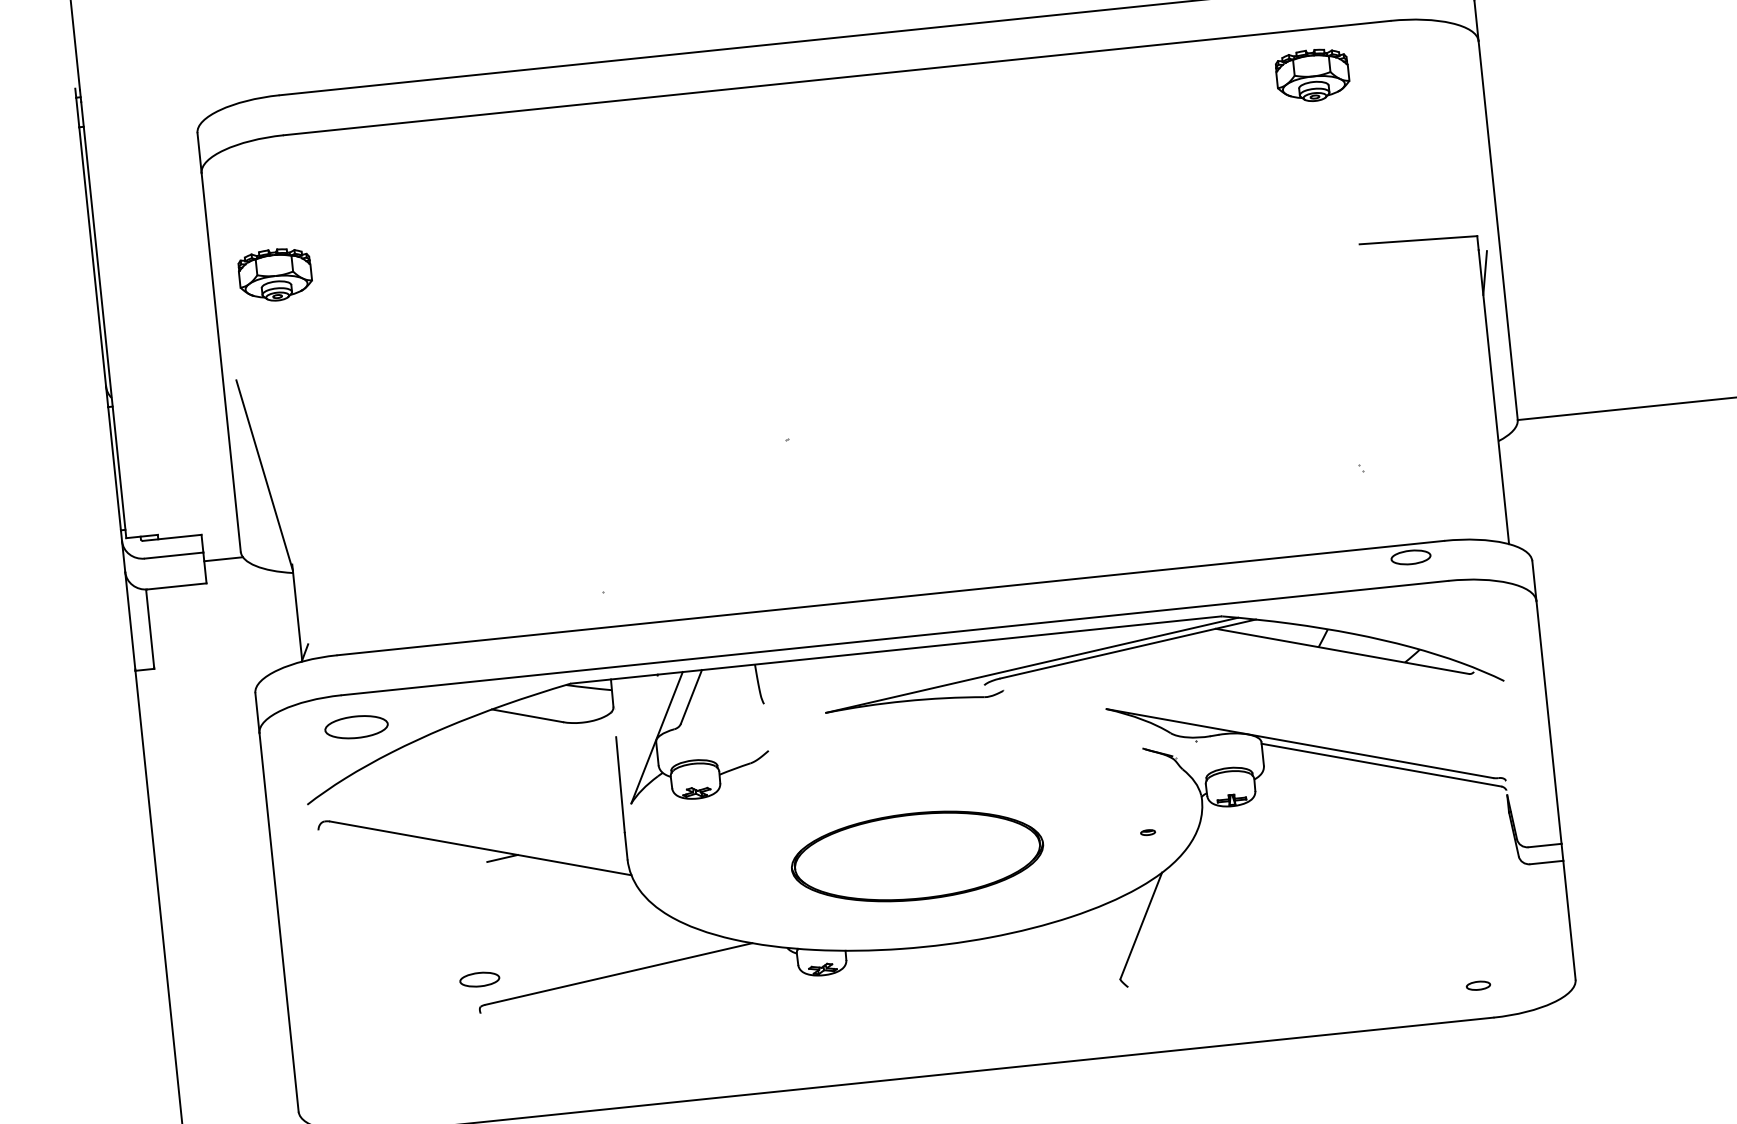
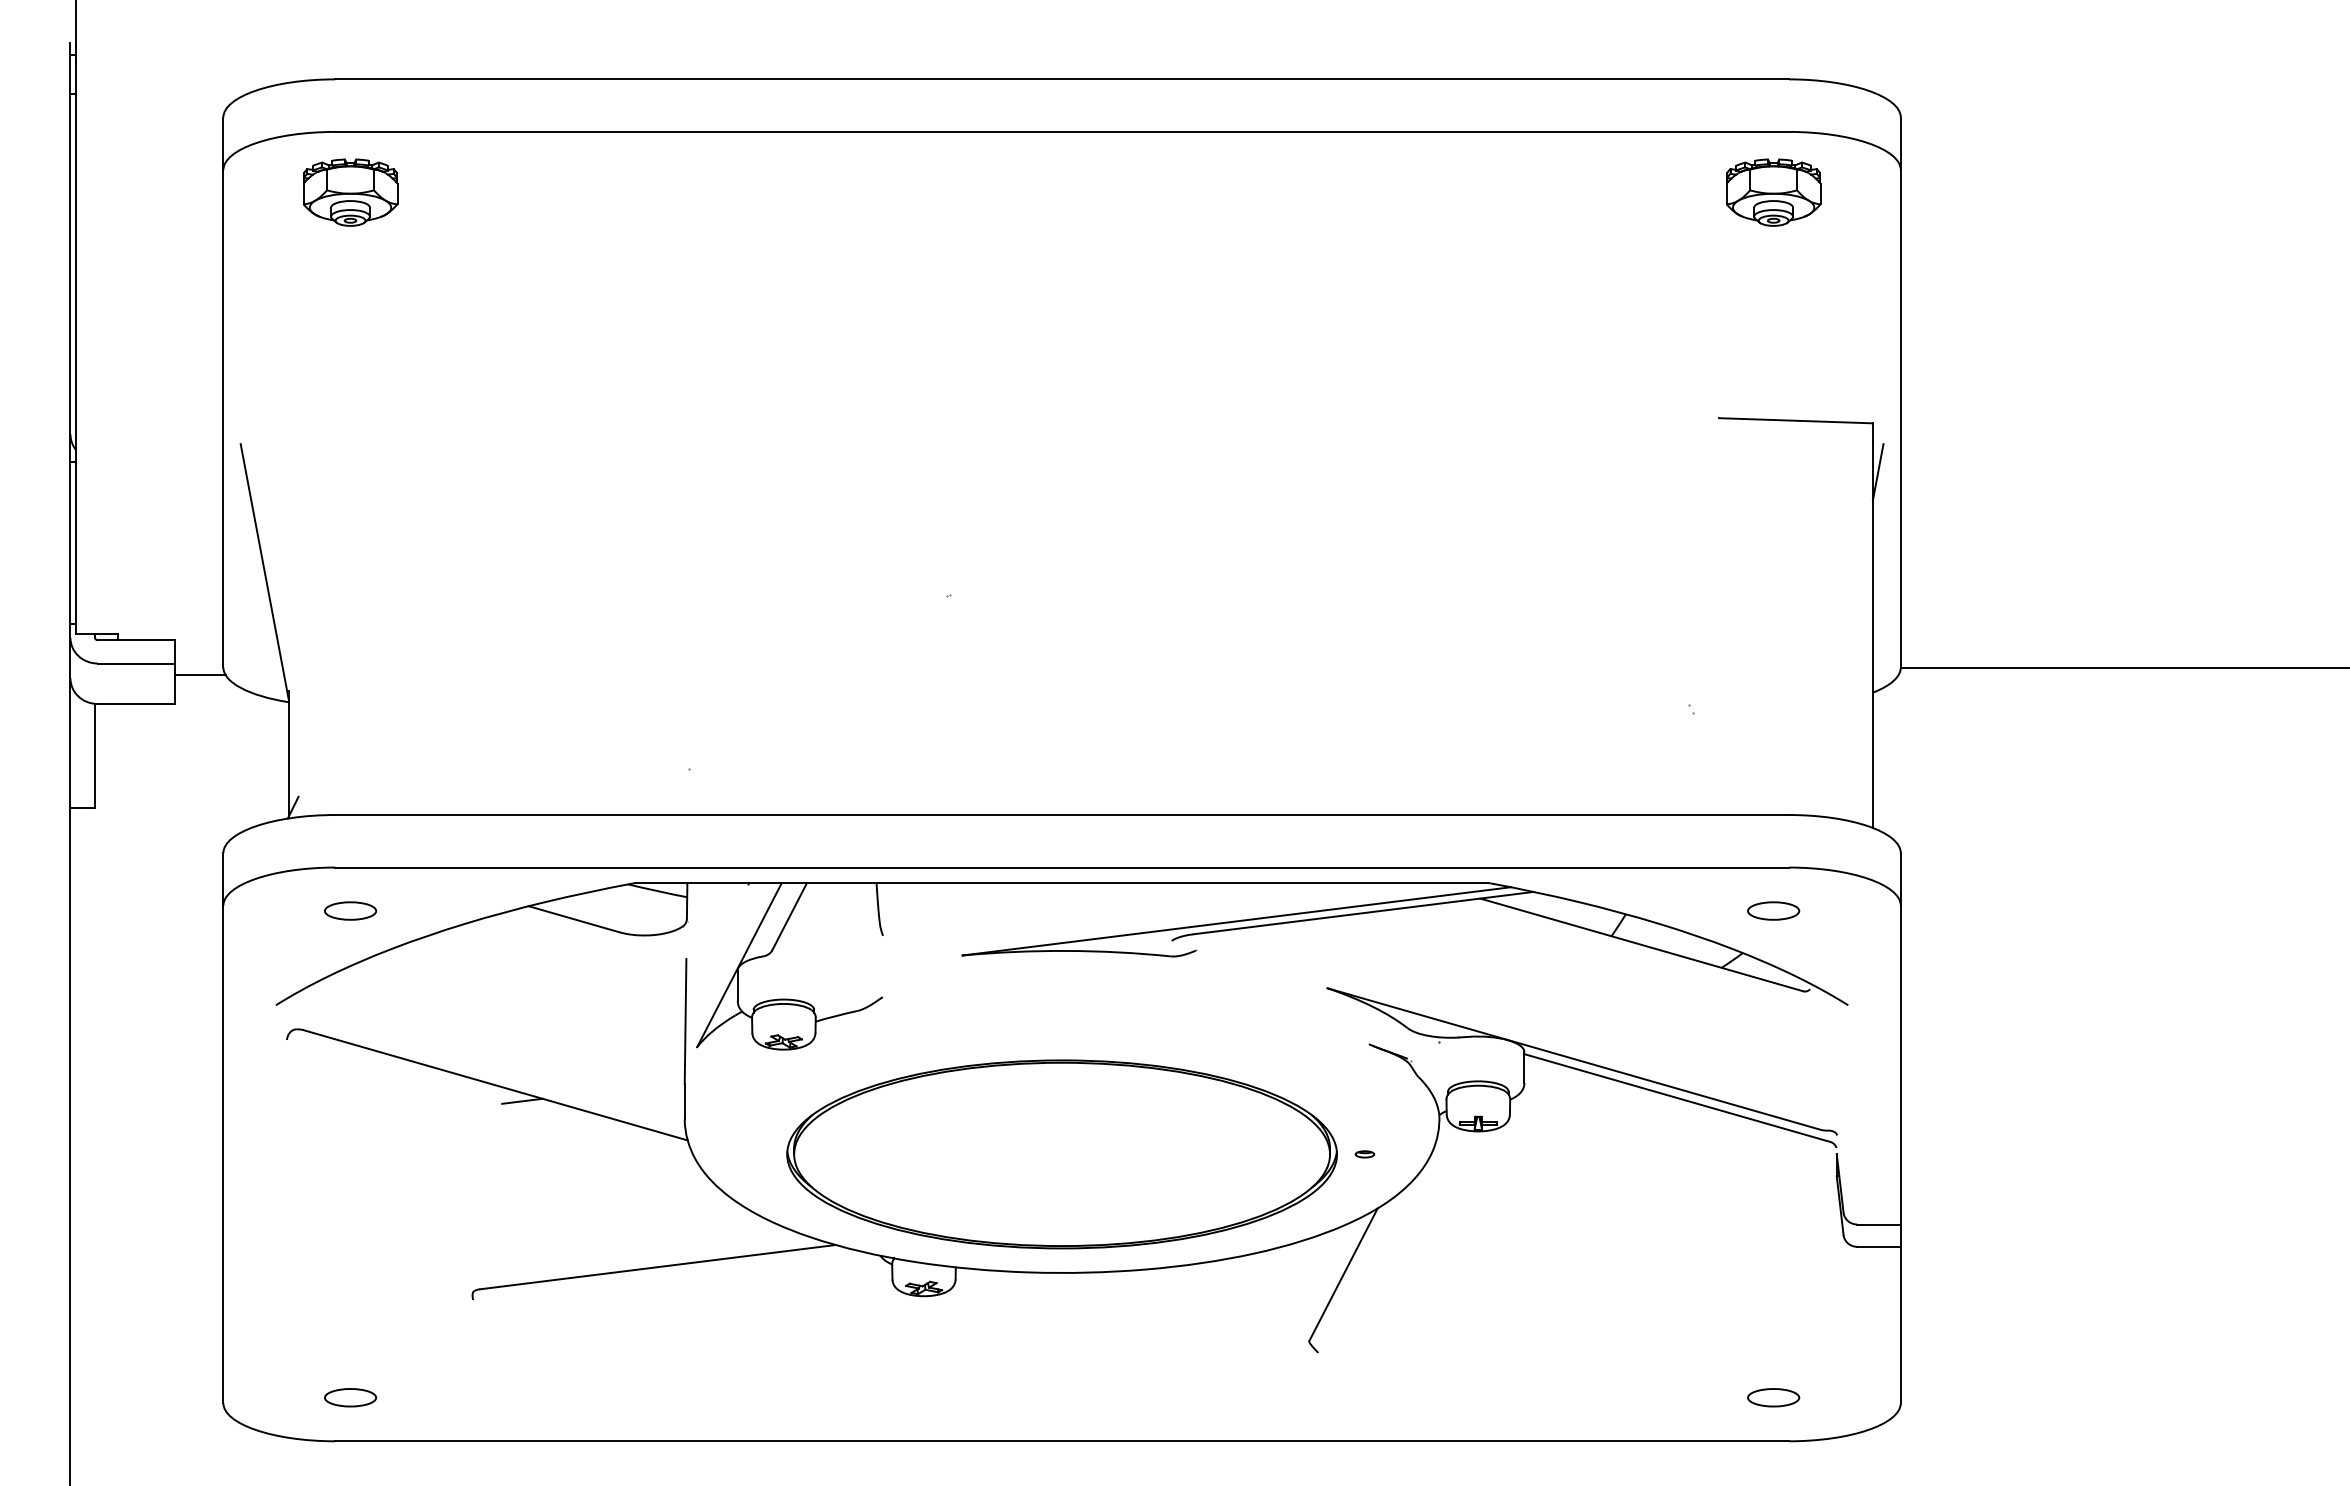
part: (1312, 75) -> (1773, 192), moved
part: (275, 275) -> (350, 192), moved
part: (1410, 557) -> (1773, 910), moved
part: (356, 726) -> (350, 910), size x0.62
part: (917, 856) -> (1061, 1154), size x1.67
part: (479, 979) -> (350, 1397), moved
part: (1478, 985) -> (1773, 1397), size x1.67

